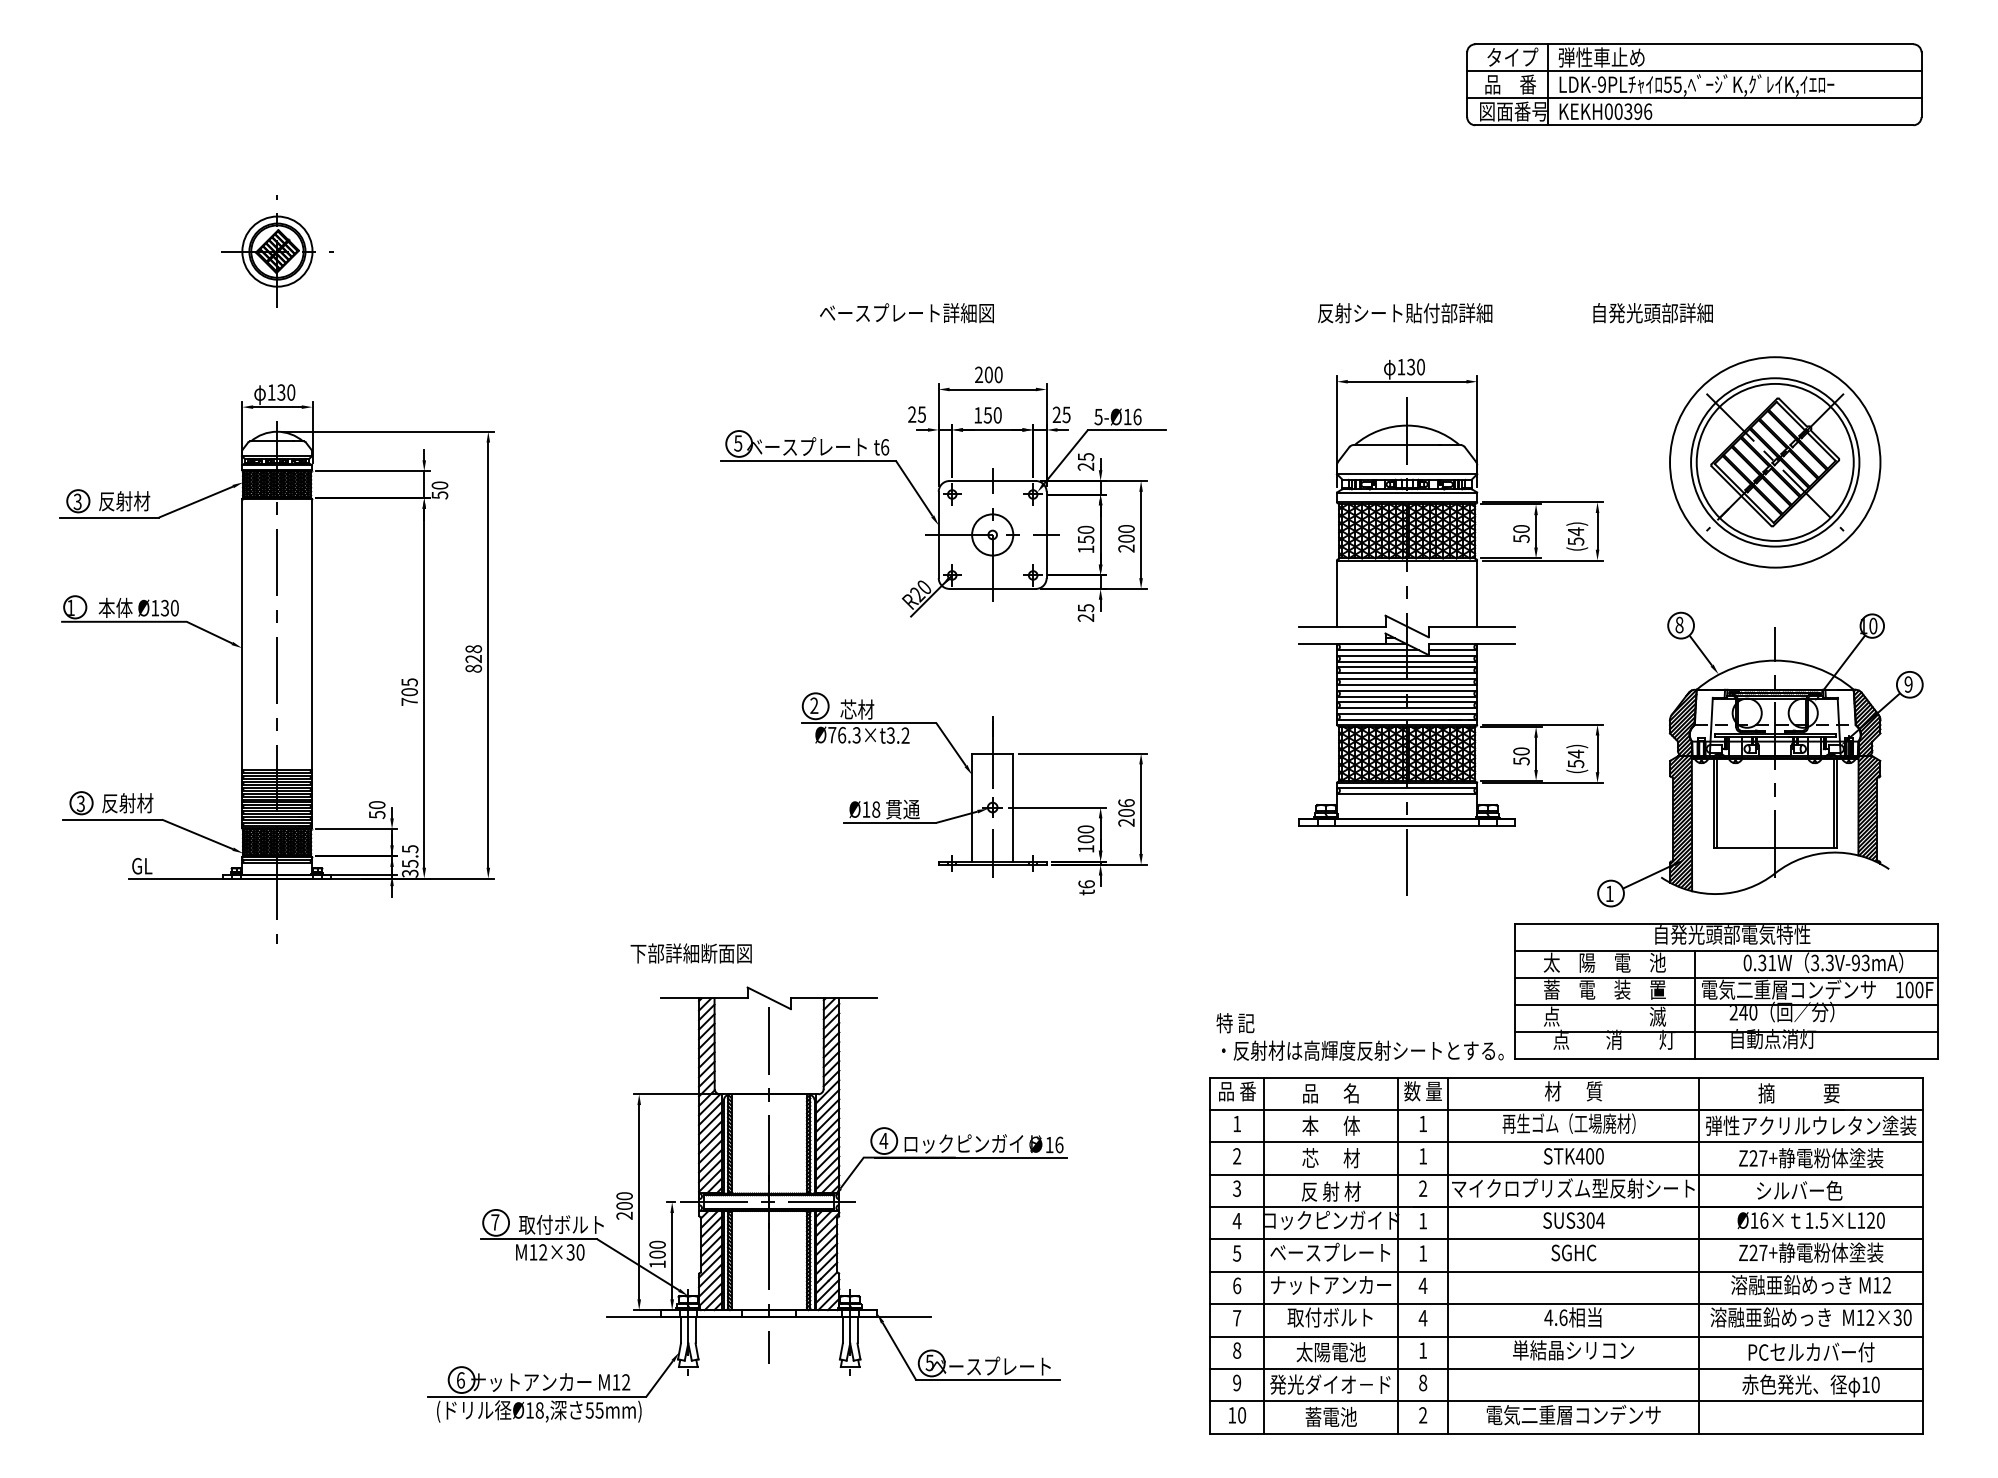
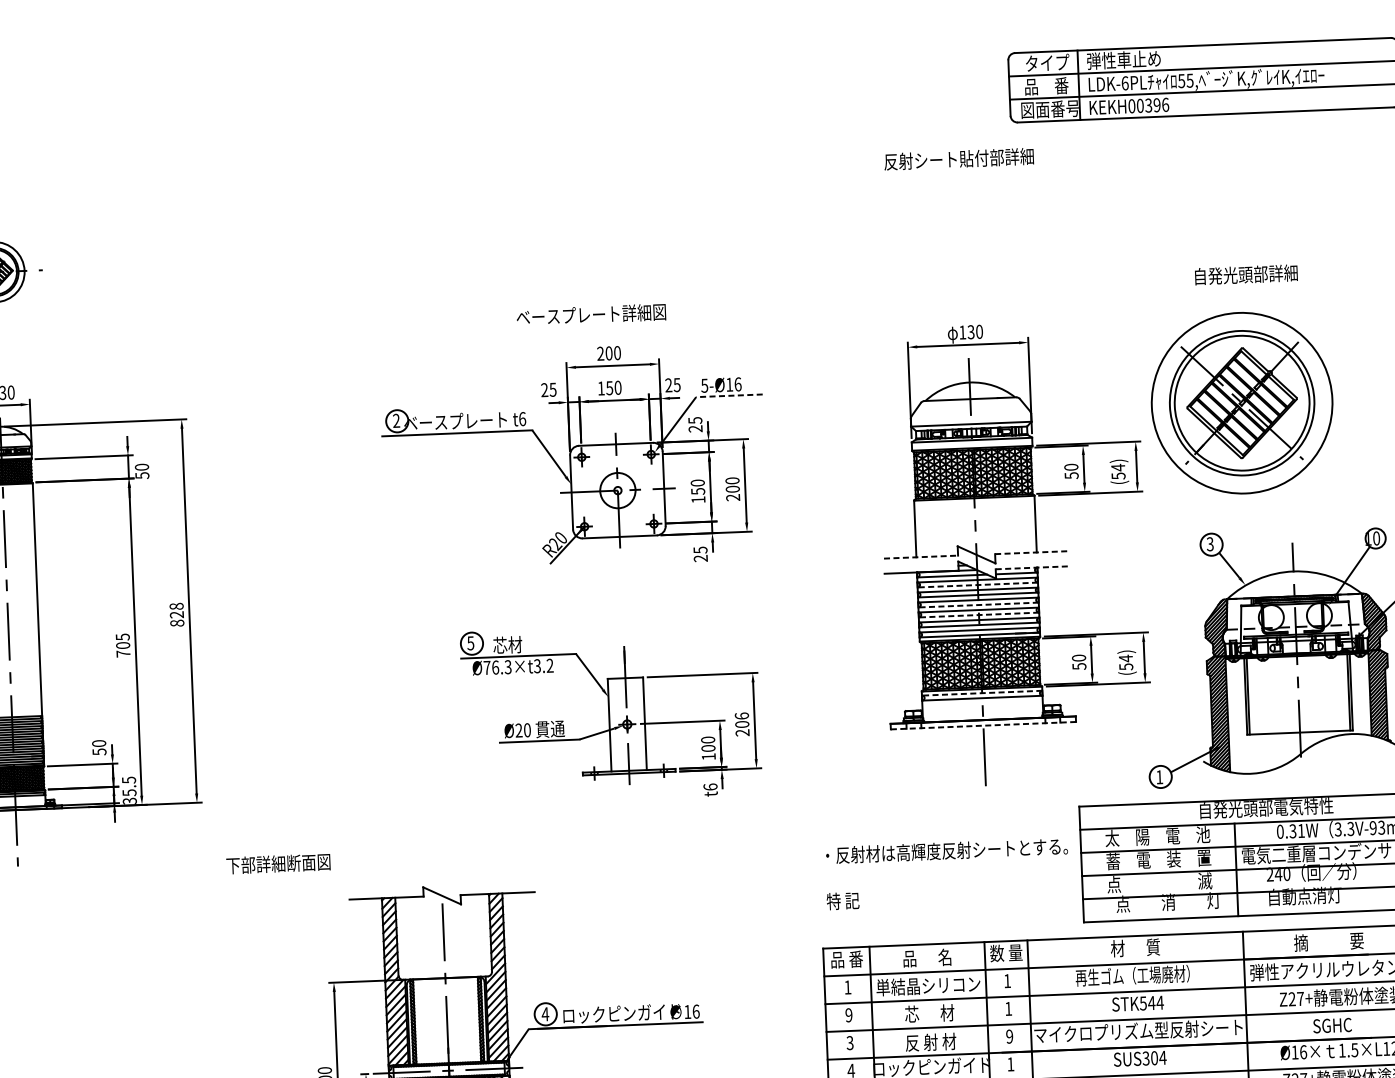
text: (1602, 84) -> (1125, 83), LDK-9PL -> LDK-6PL
text: (906, 313) -> (590, 315), moved
text: (1405, 313) -> (959, 159), moved
text: (1652, 313) -> (1245, 275), moved
line: (1126, 429) -> (729, 395), solid -> dashed
text: (738, 443) -> (396, 420), 5 -> 2
part: (1775, 462) -> (1242, 403), moved
text: (1679, 624) -> (1210, 543), 8 -> 3
line: (1342, 626) -> (921, 557), solid -> dashed
line: (1472, 626) -> (1032, 552), solid -> dashed
line: (1472, 644) -> (1033, 568), solid -> dashed
line: (1406, 661) -> (977, 584), solid -> dashed
line: (1406, 684) -> (978, 604), solid -> dashed
line: (1406, 696) -> (978, 614), solid -> dashed
text: (814, 705) -> (470, 643), 2 -> 5
line: (1406, 787) -> (981, 693), solid -> dashed
text: (871, 809) -> (523, 730), Ø18 -> Ø20
line: (1407, 825) -> (983, 725), solid -> dashed
text: (690, 953) -> (277, 863), moved
text: (1362, 1050) -> (946, 850), moved
text: (1330, 1125) -> (928, 985), 本      体 -> 単結晶シリコン
text: (1237, 1156) -> (849, 1015), 2 -> 9
text: (1589, 1156) -> (1151, 1003), STK400 -> STK544
text: (1423, 1188) -> (1010, 1036), 2 -> 9
text: (1799, 1190) -> (1332, 1025), シルバー色 -> SGHC

